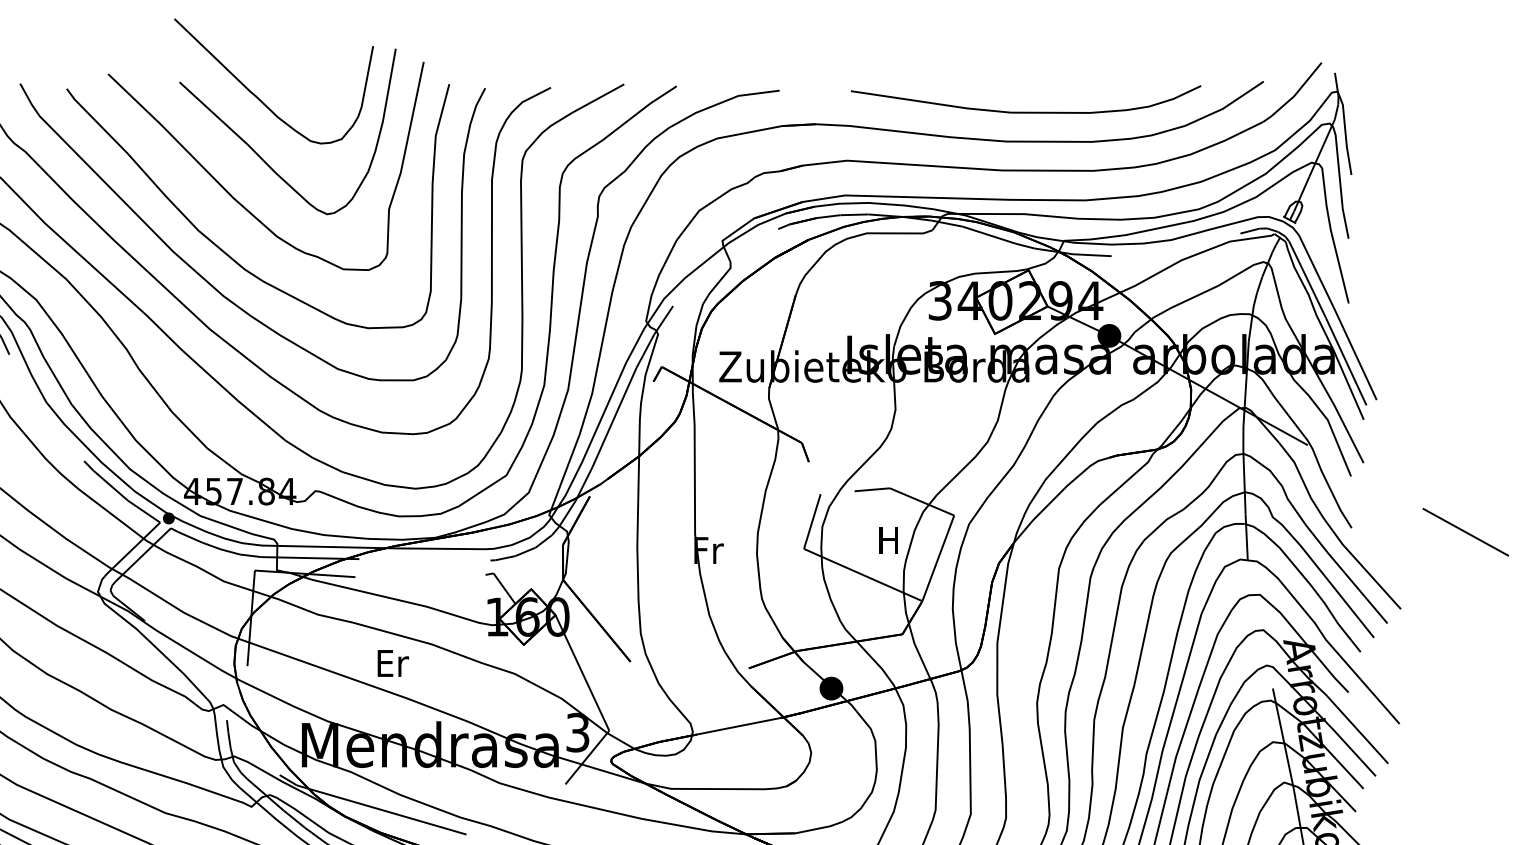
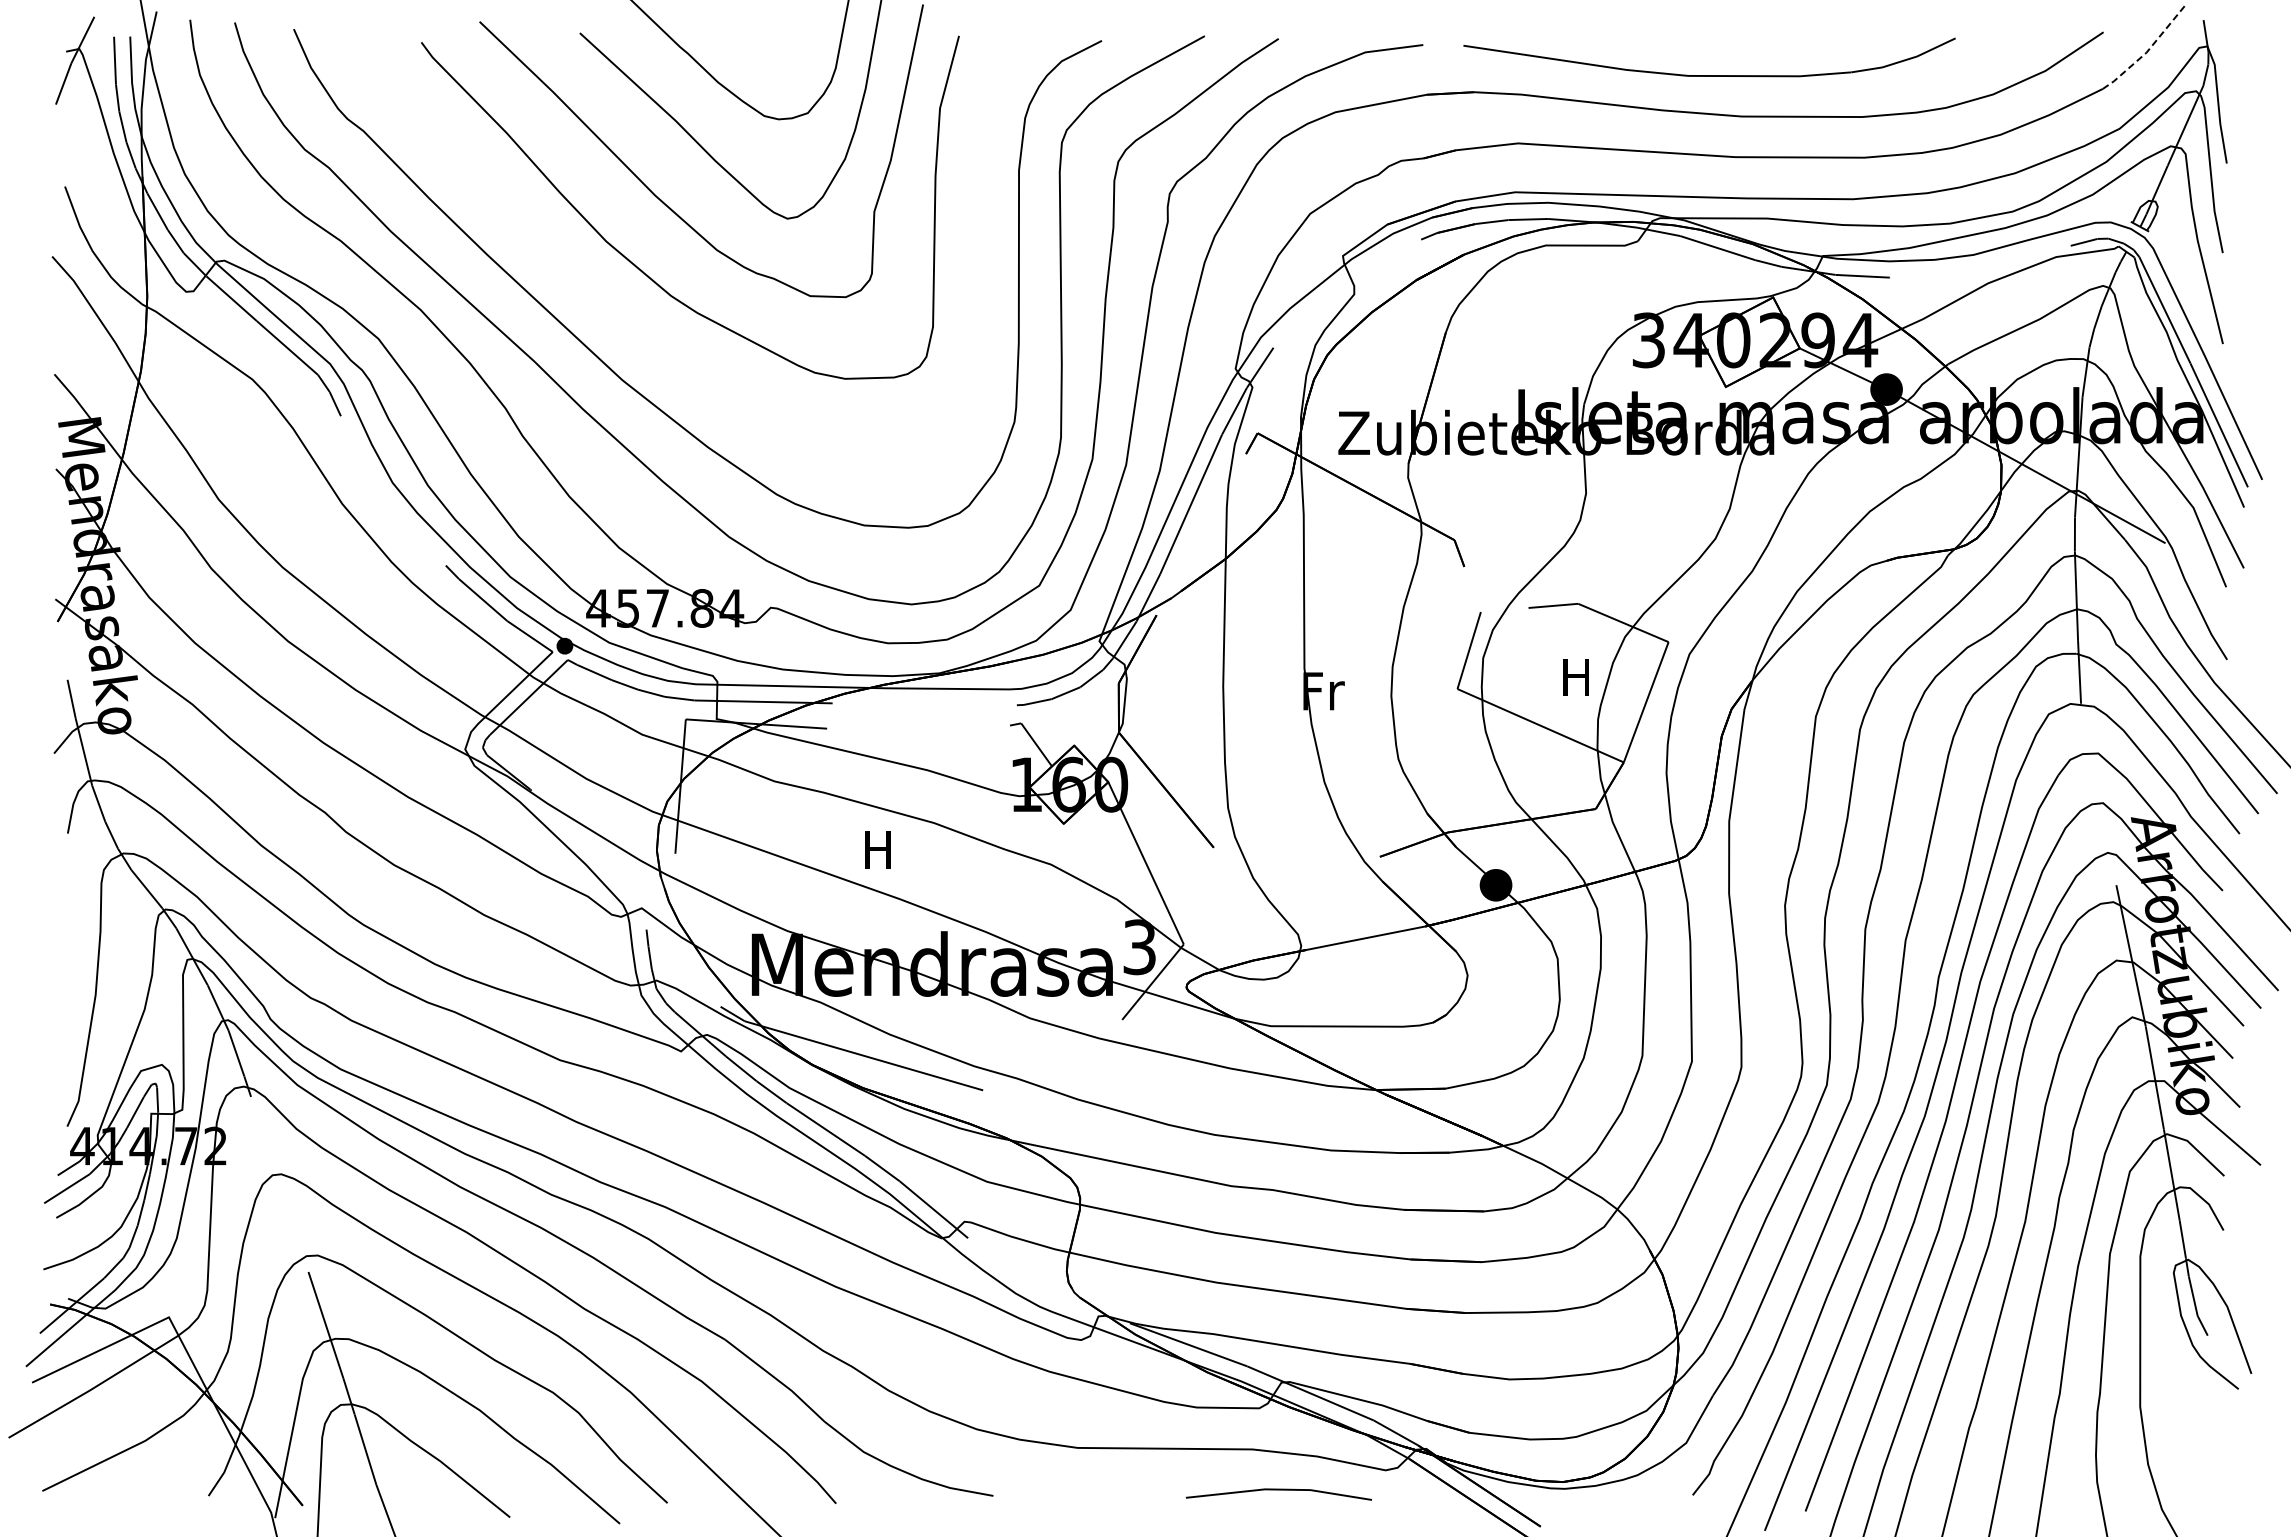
line: (1295, 95) -> (2147, 52), solid -> dashed
part: (1026, 112) -> (1709, 75), moved
curve: (206, 280) -> (618, 311), removed
text: (393, 663) -> (880, 849), Er -> H

